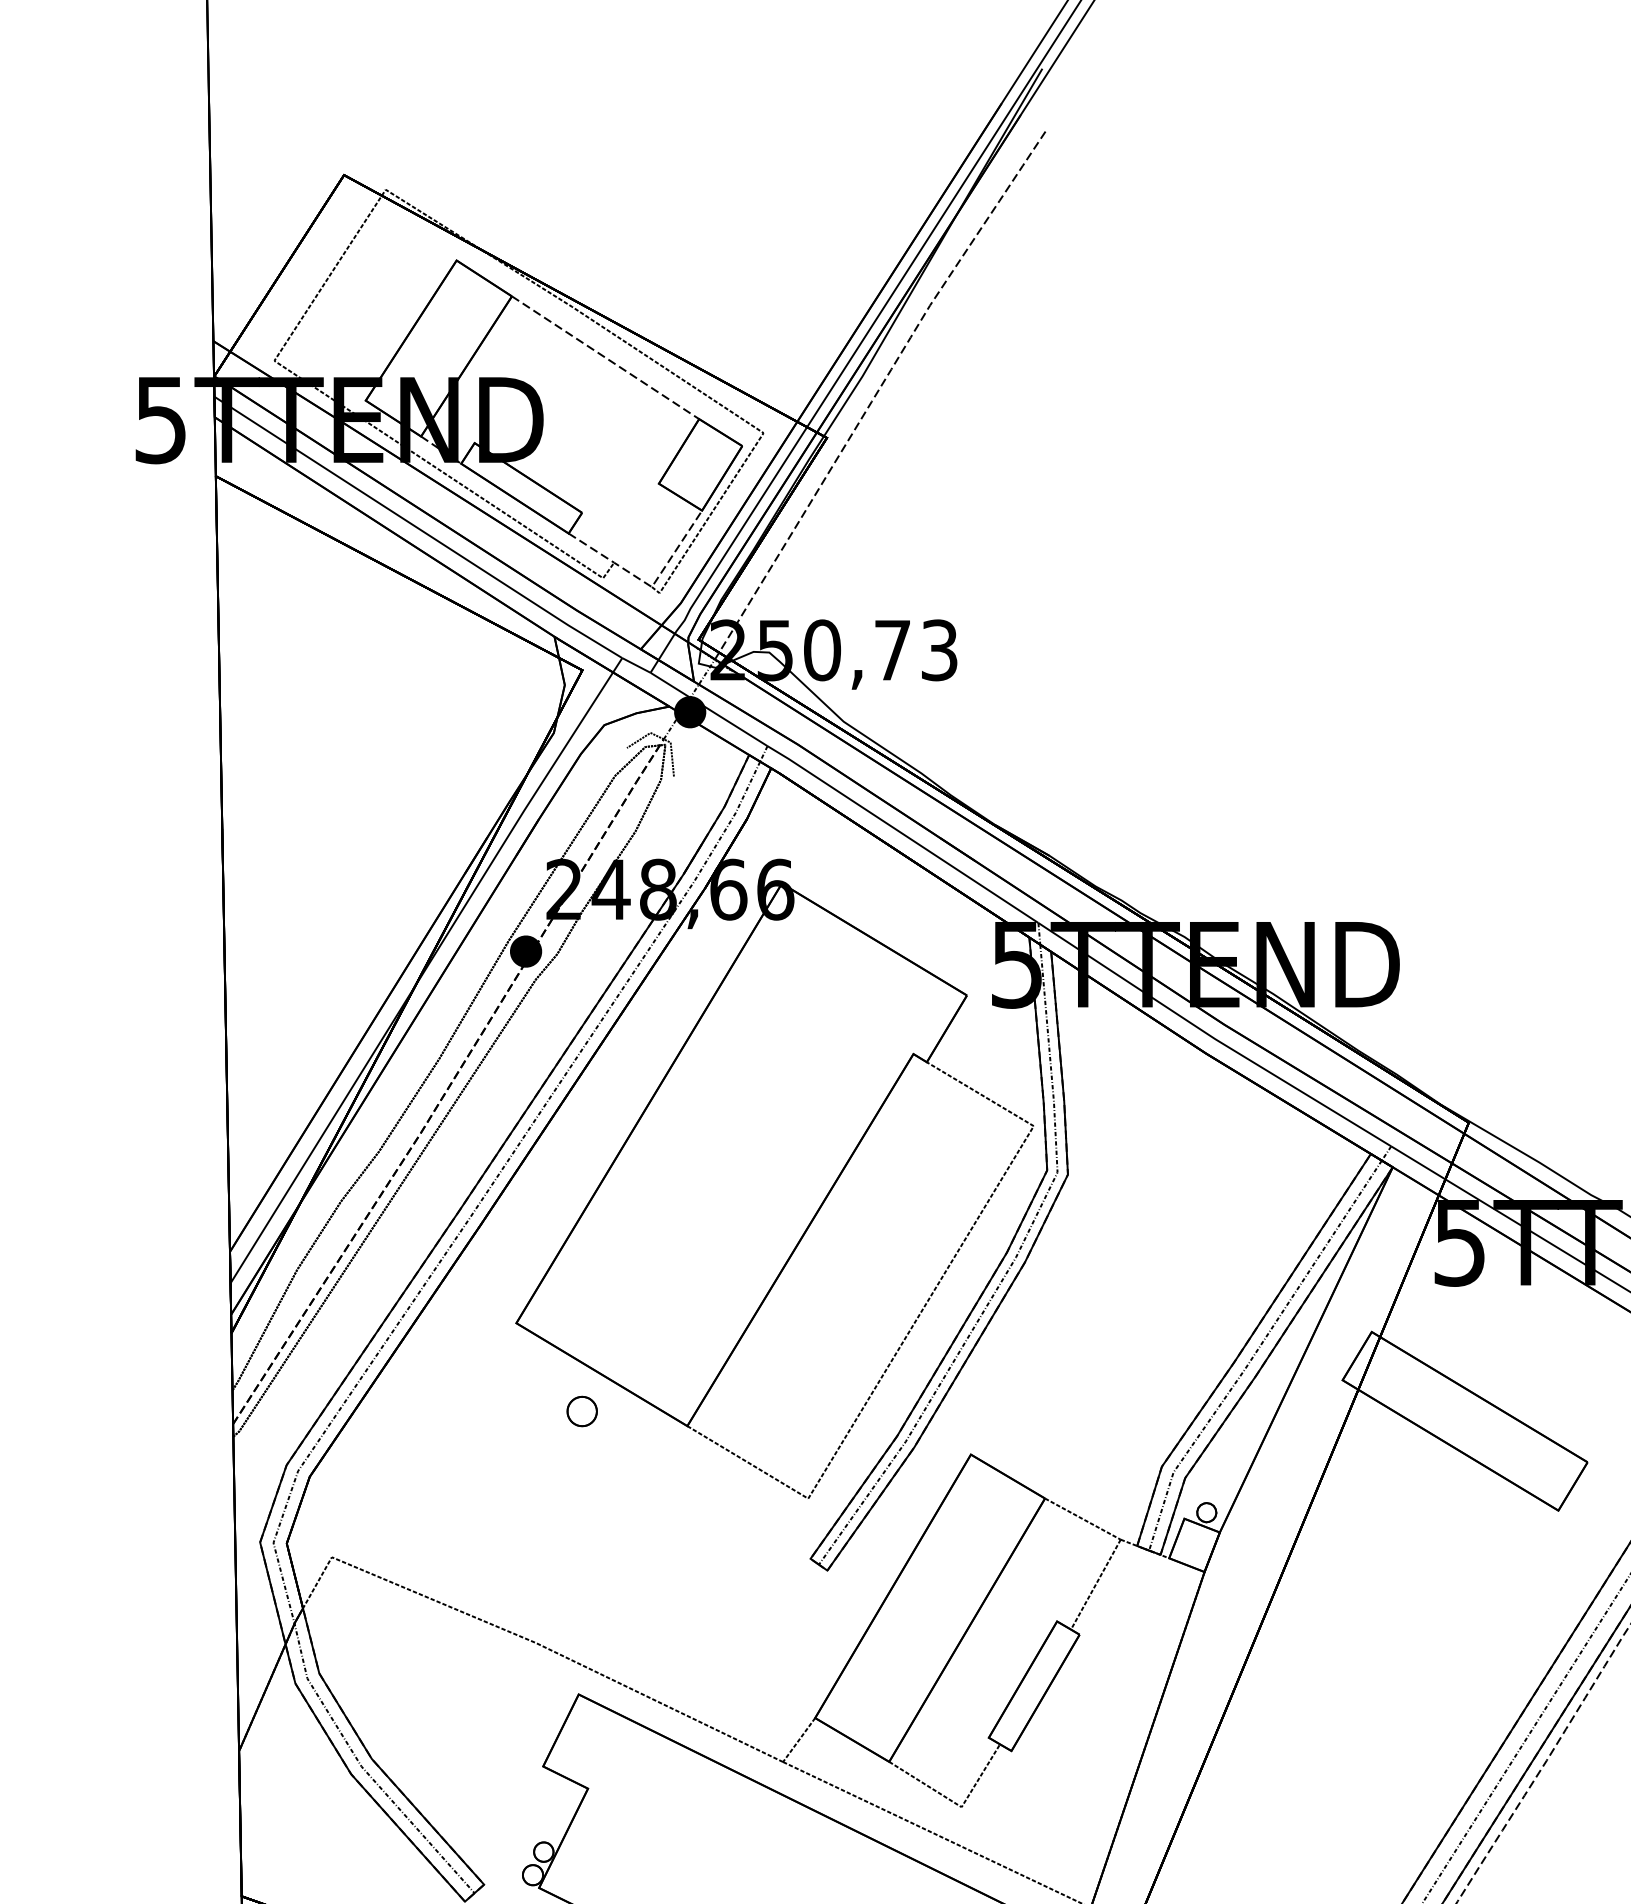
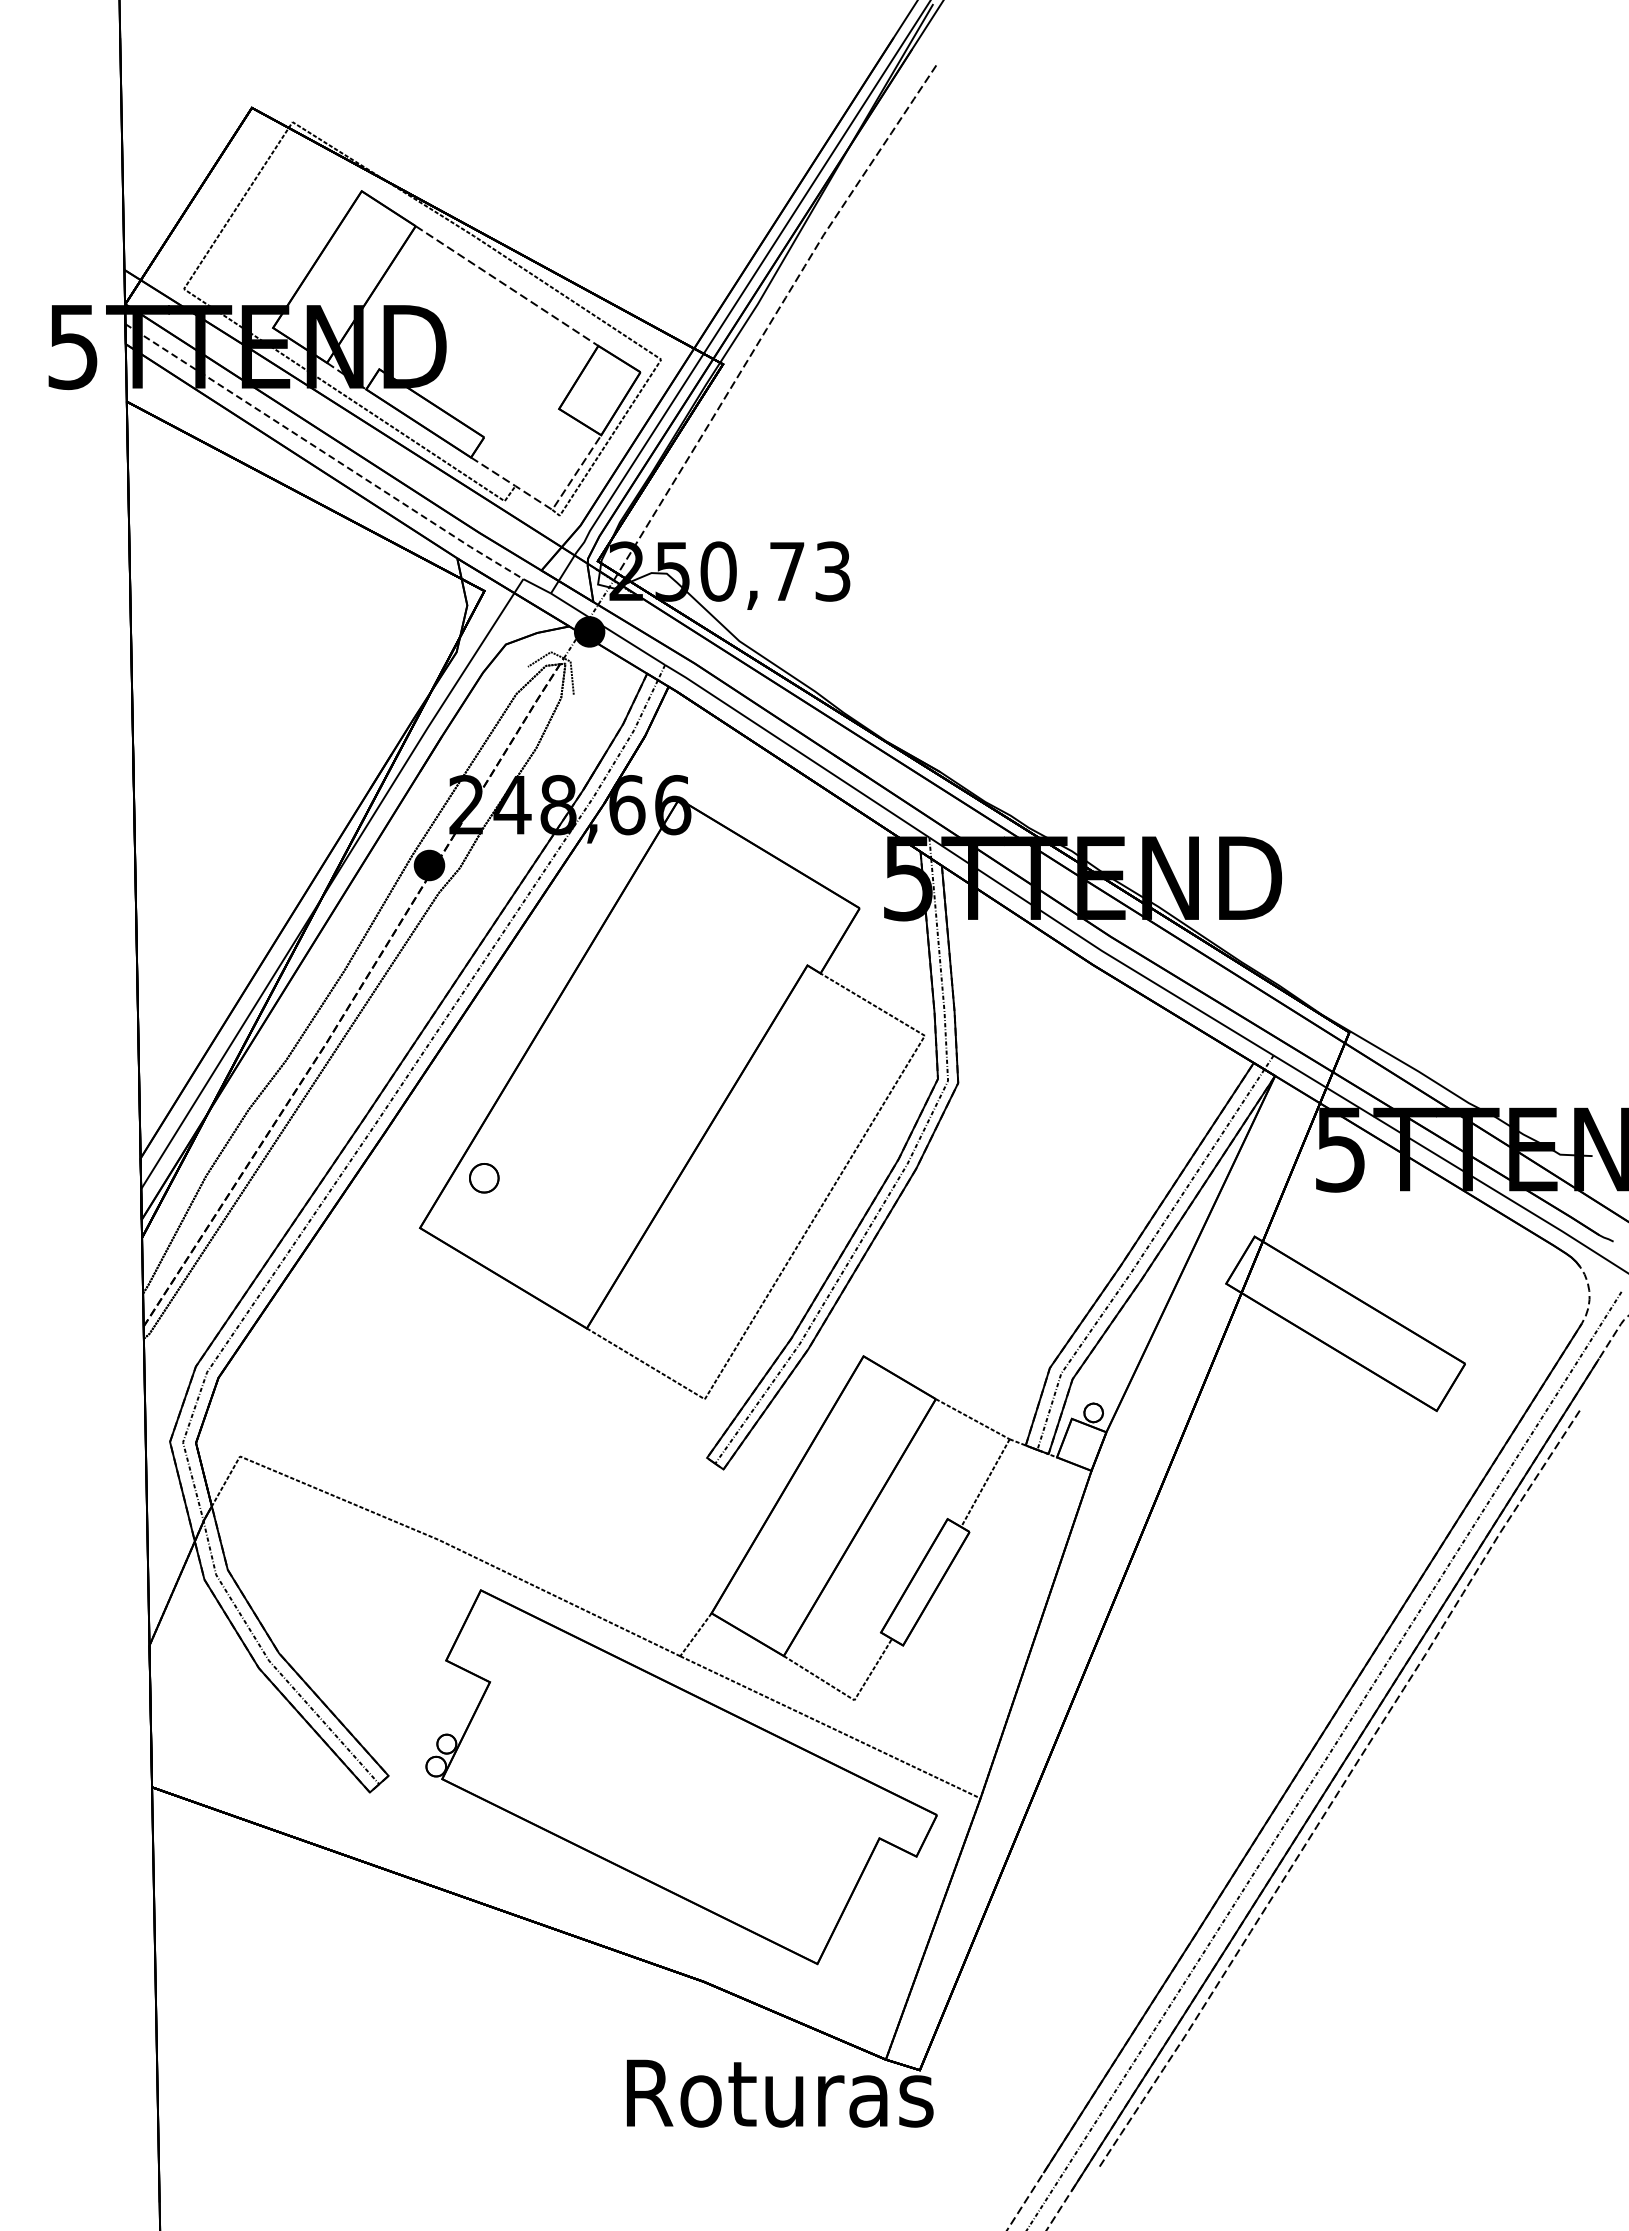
line: (418, 528) -> (324, 452), solid -> dashed
part: (582, 1411) -> (484, 1178), moved

